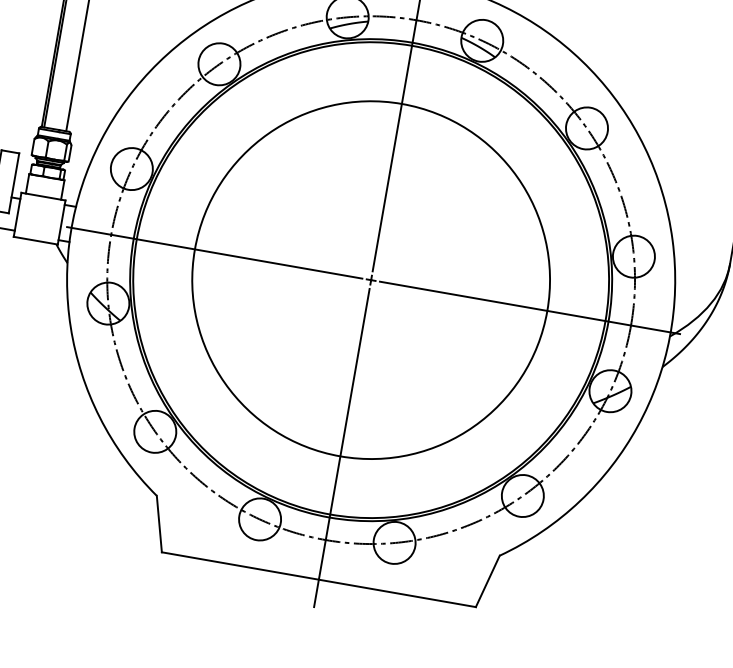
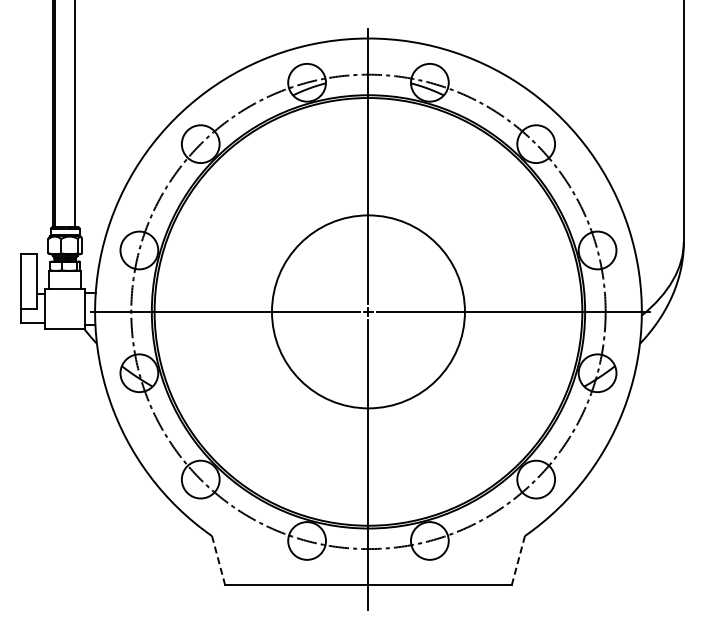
circle: (371, 279) -> (368, 311), size x0.6
line: (159, 524) -> (218, 561), solid -> dashed
line: (487, 581) -> (518, 560), solid -> dashed

